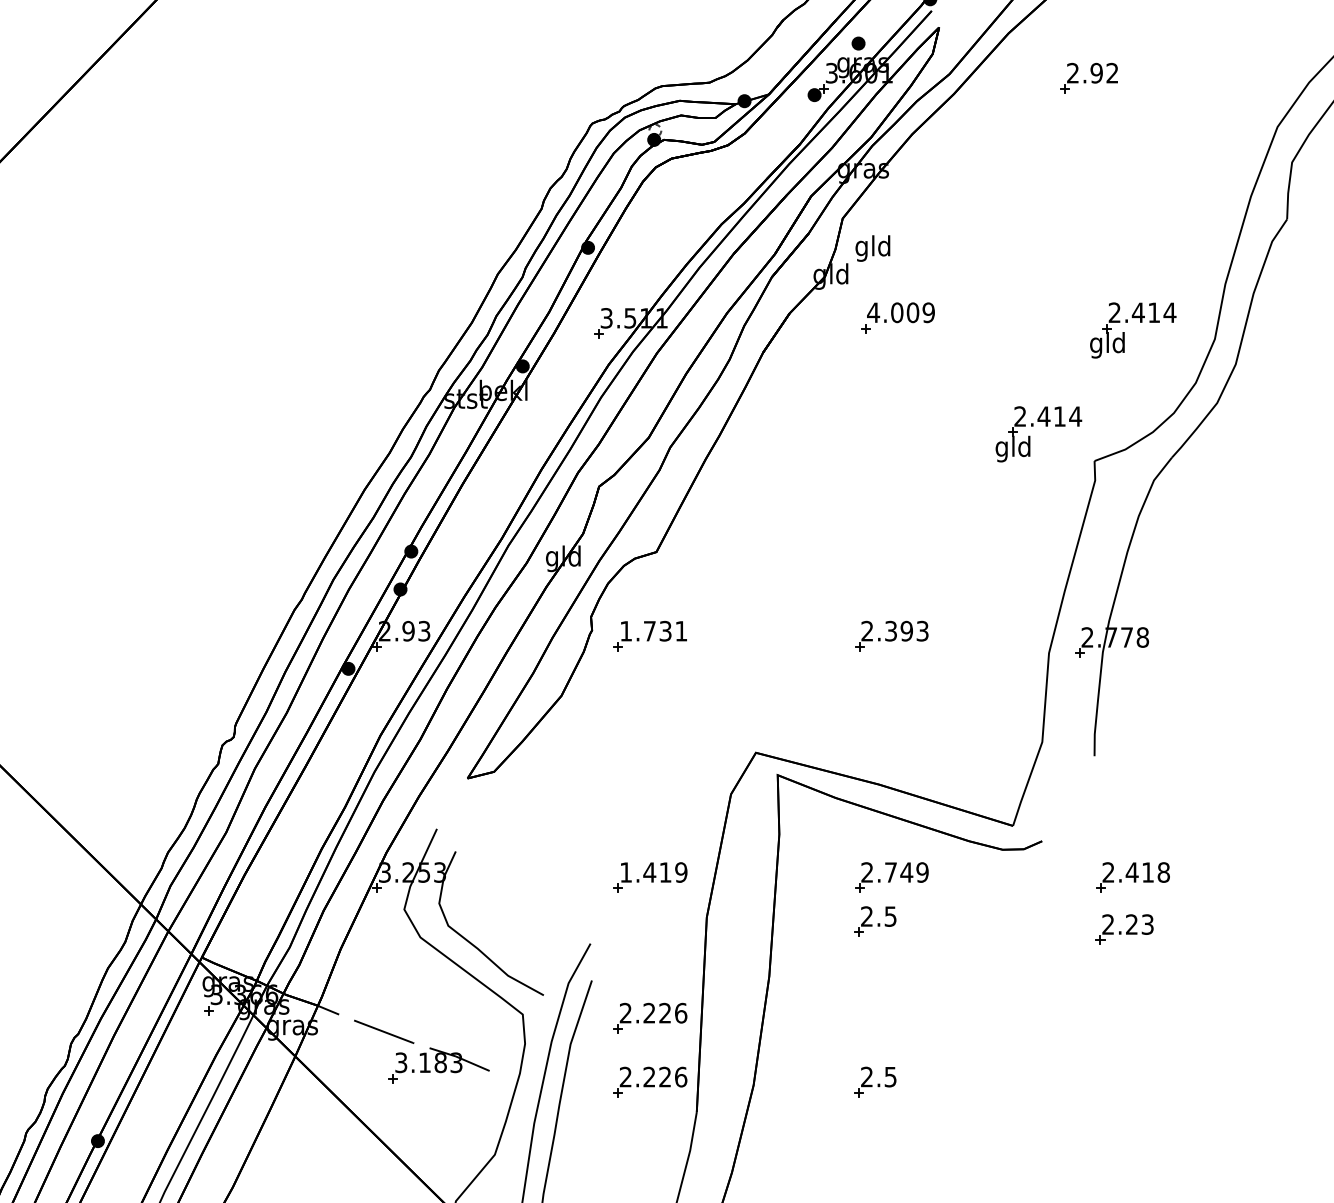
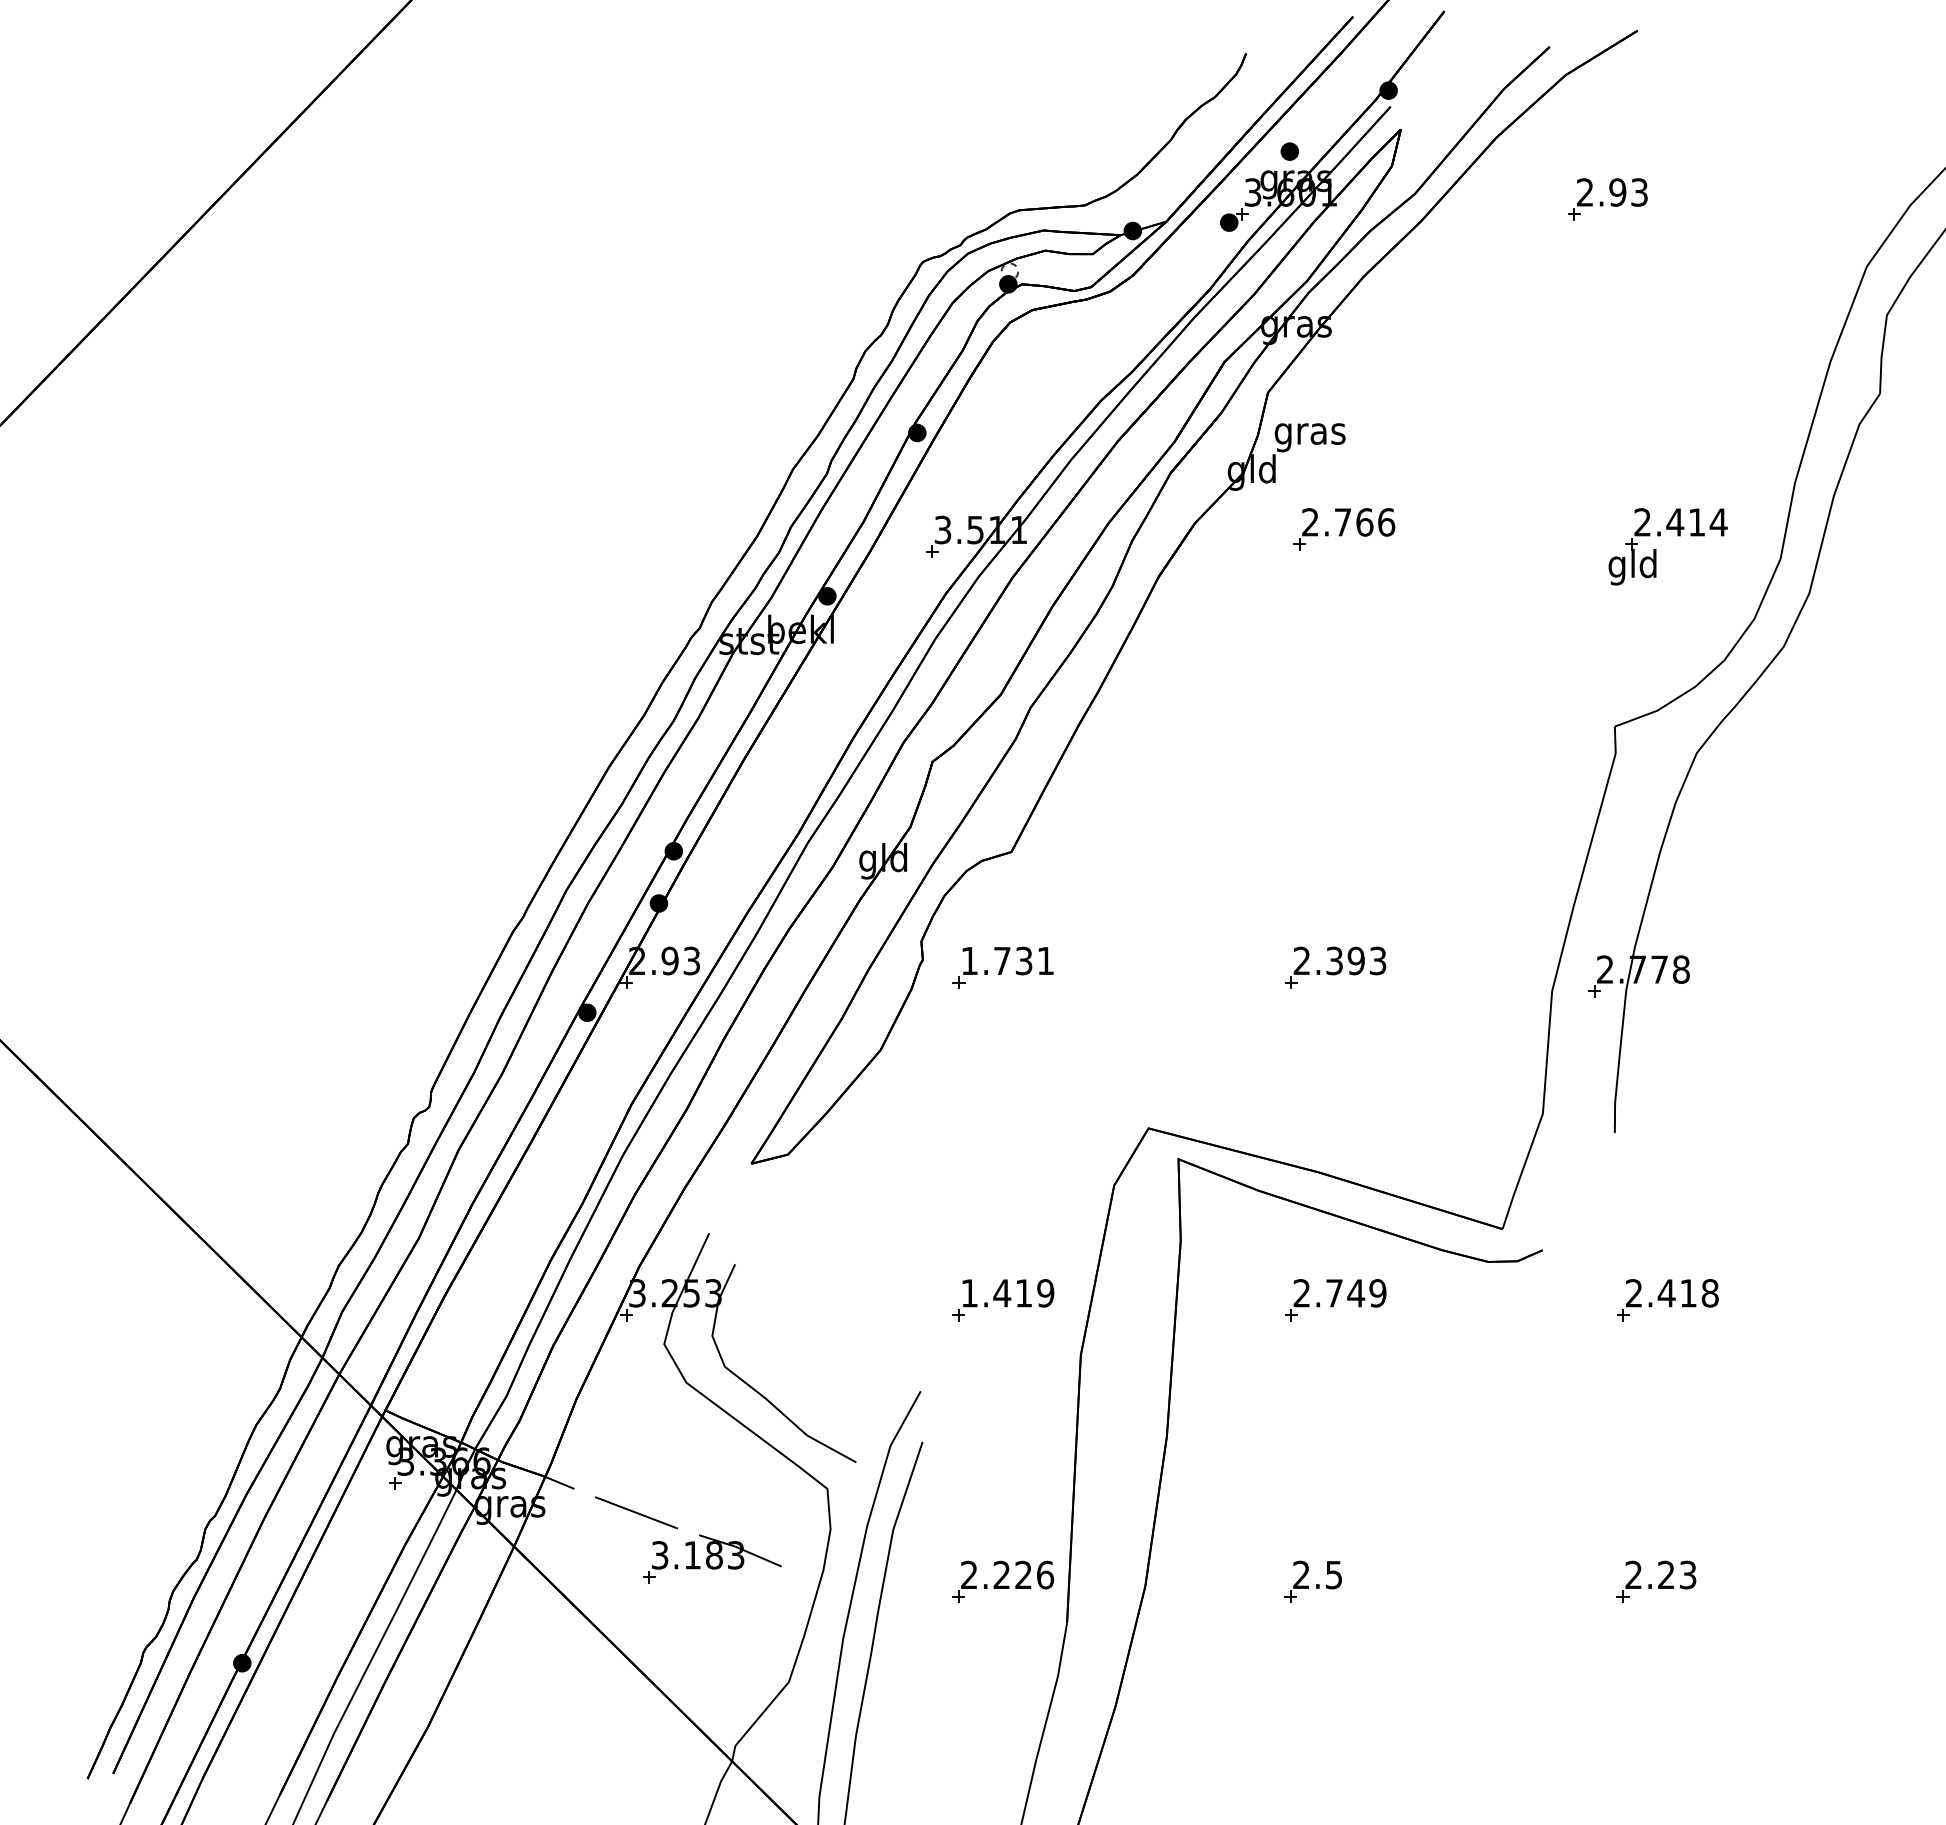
text: (1112, 73) -> (1639, 192), 2.92 -> 2.93
text: (872, 248) -> (1309, 433), gld -> gras
text: (901, 312) -> (1348, 522), 4.009 -> 2.766
part: (1030, 436) -> (1526, 692), removed
part: (875, 921) -> (1312, 1360), removed
part: (1124, 929) -> (1656, 1581), moved
part: (650, 1017) -> (1003, 1493), removed

